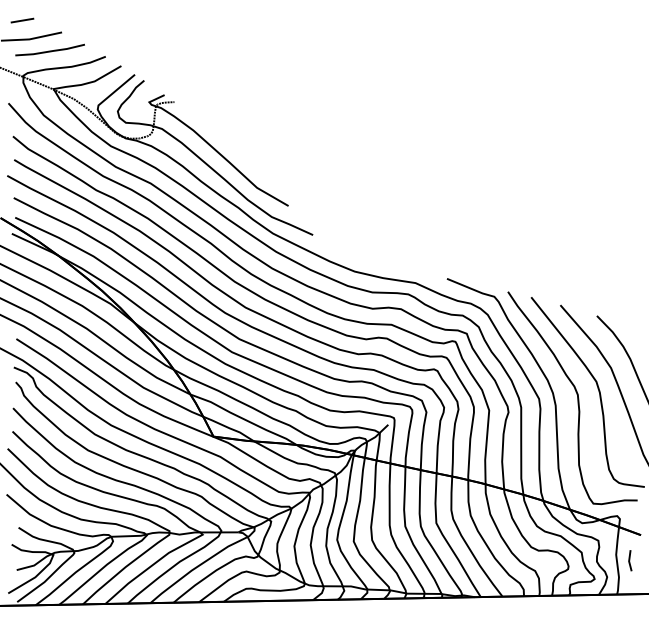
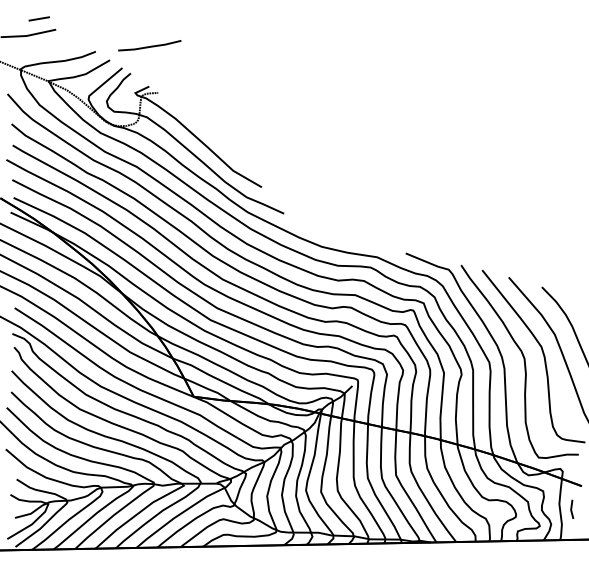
line: (22, 20) -> (39, 18), moved
line: (49, 50) -> (149, 46), moved

